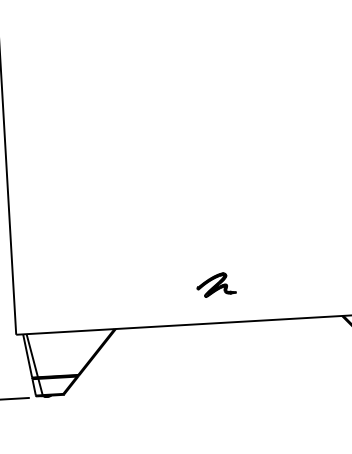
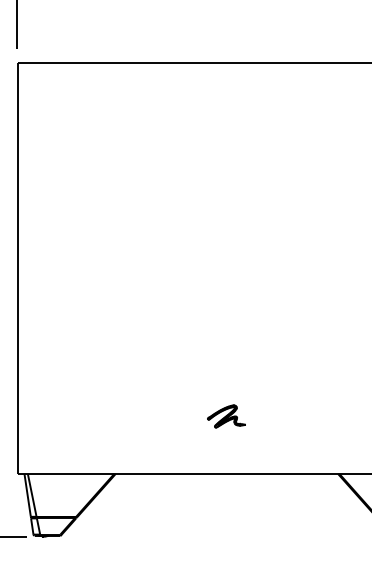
part: (216, 285) -> (226, 416), moved

